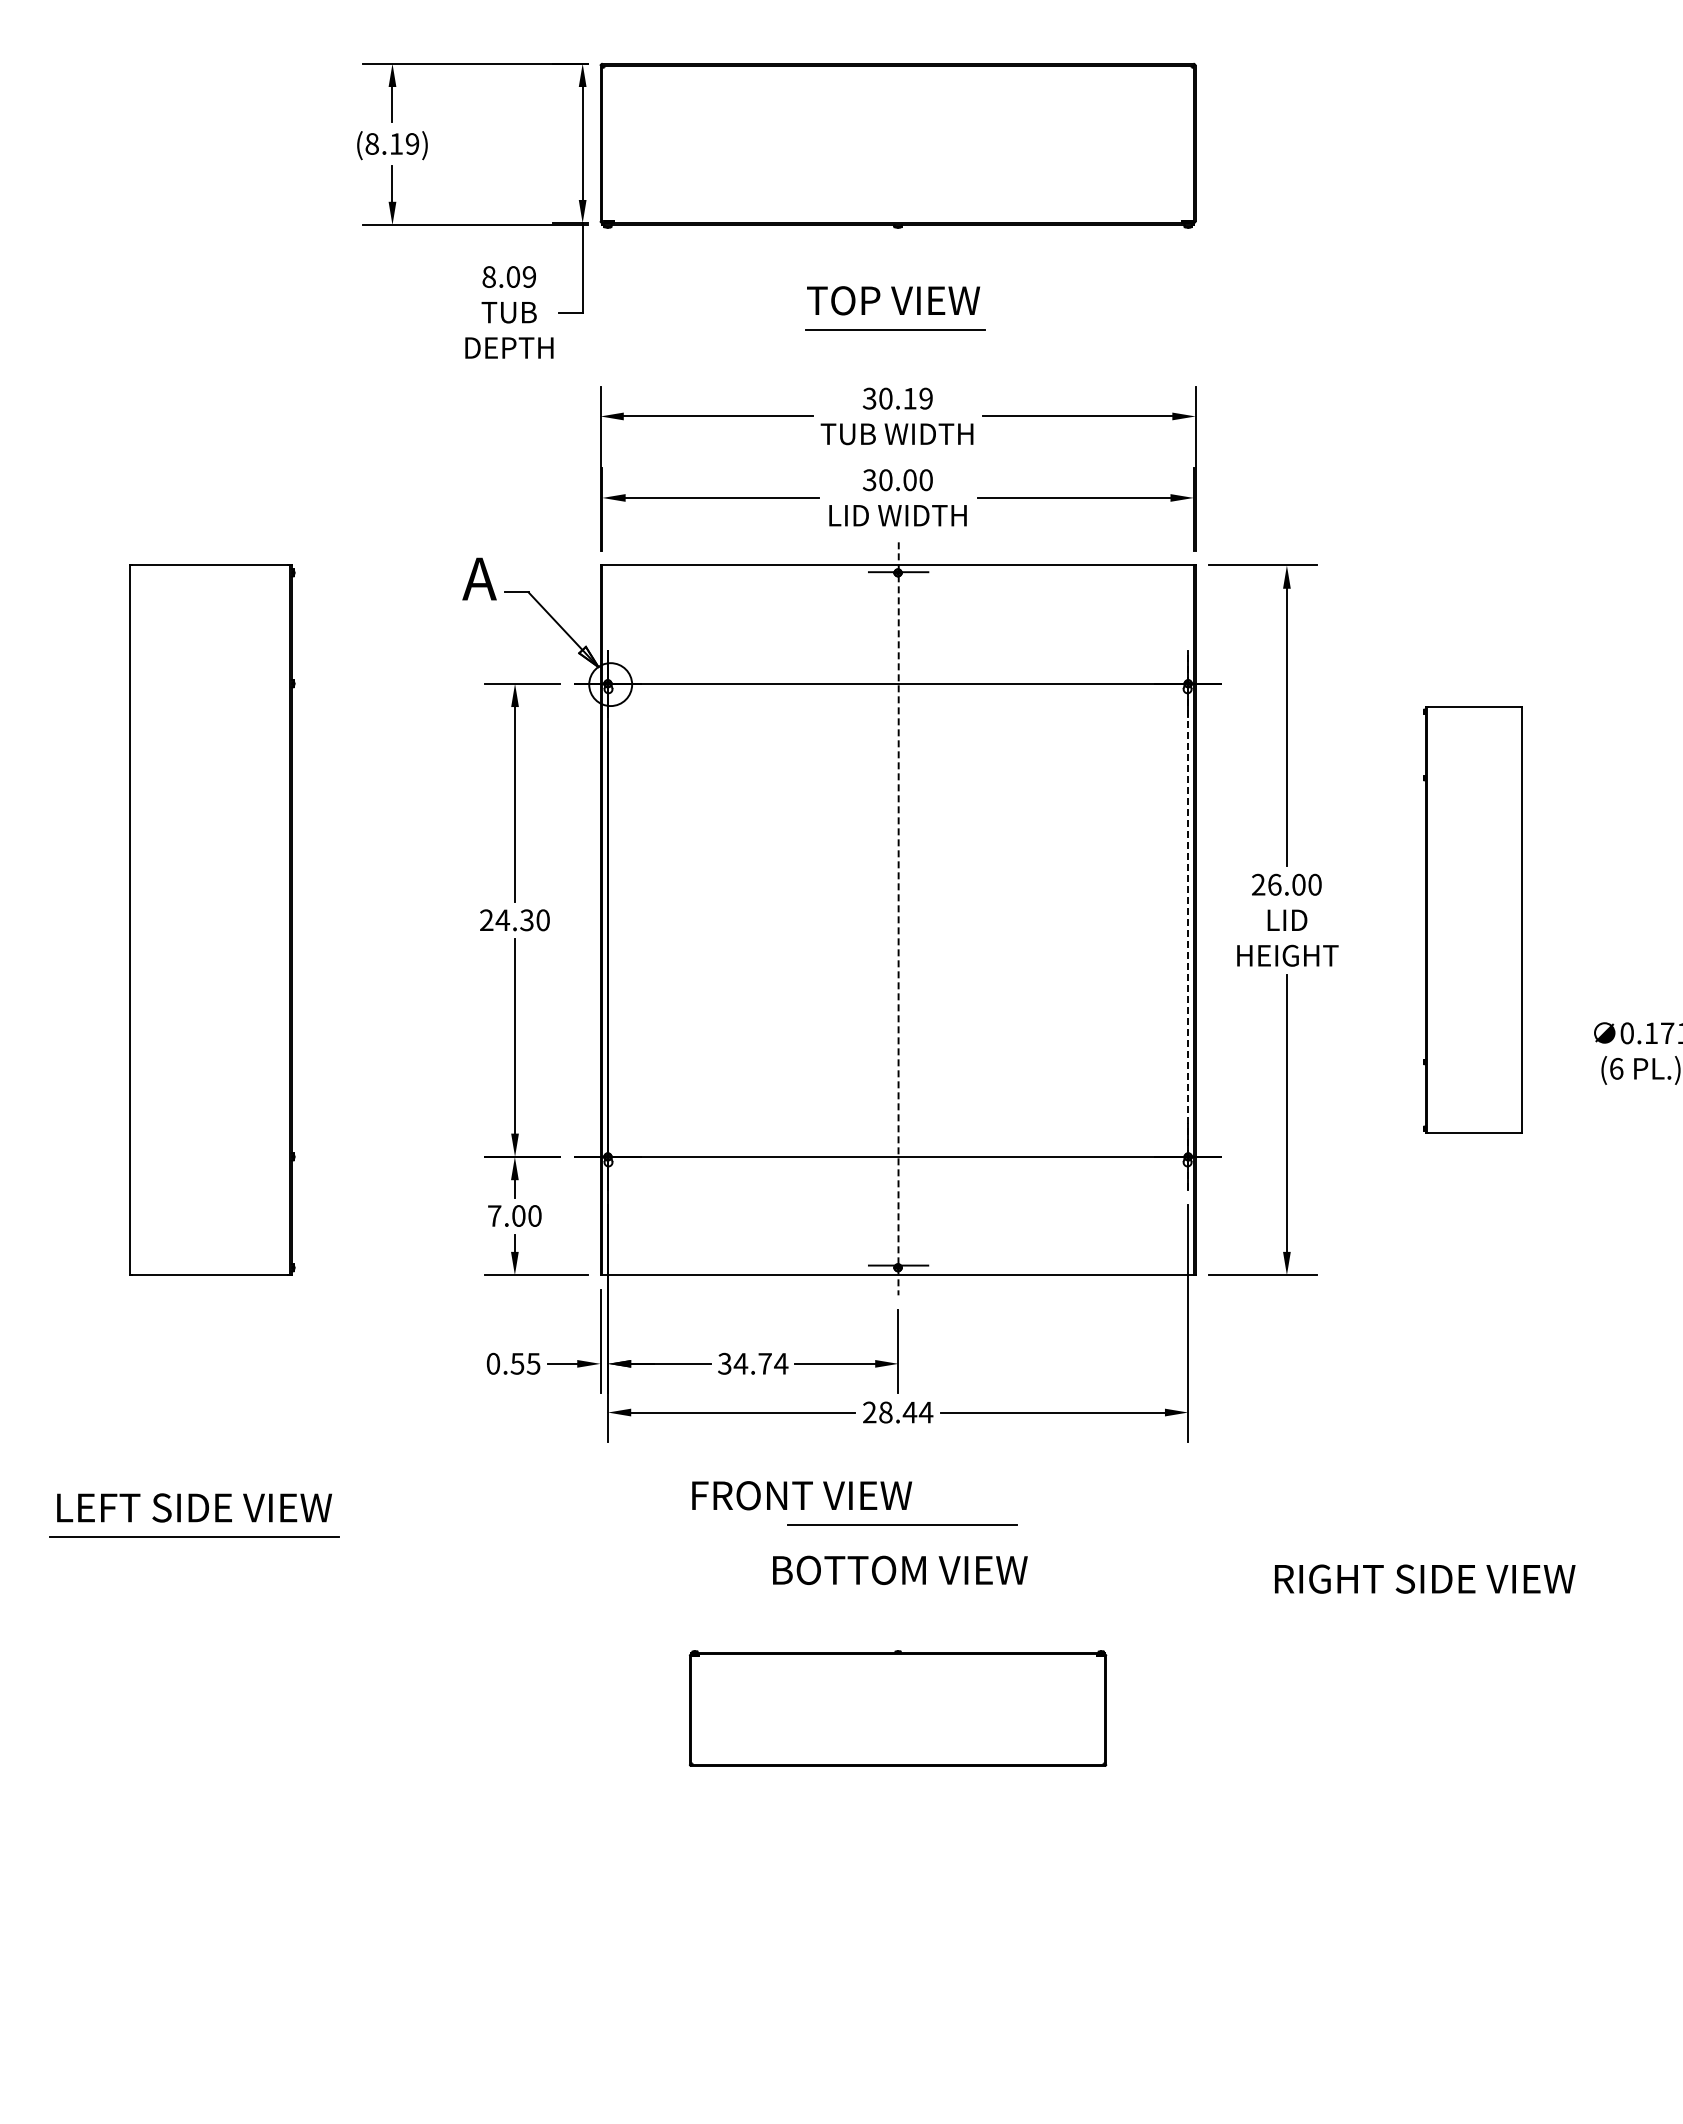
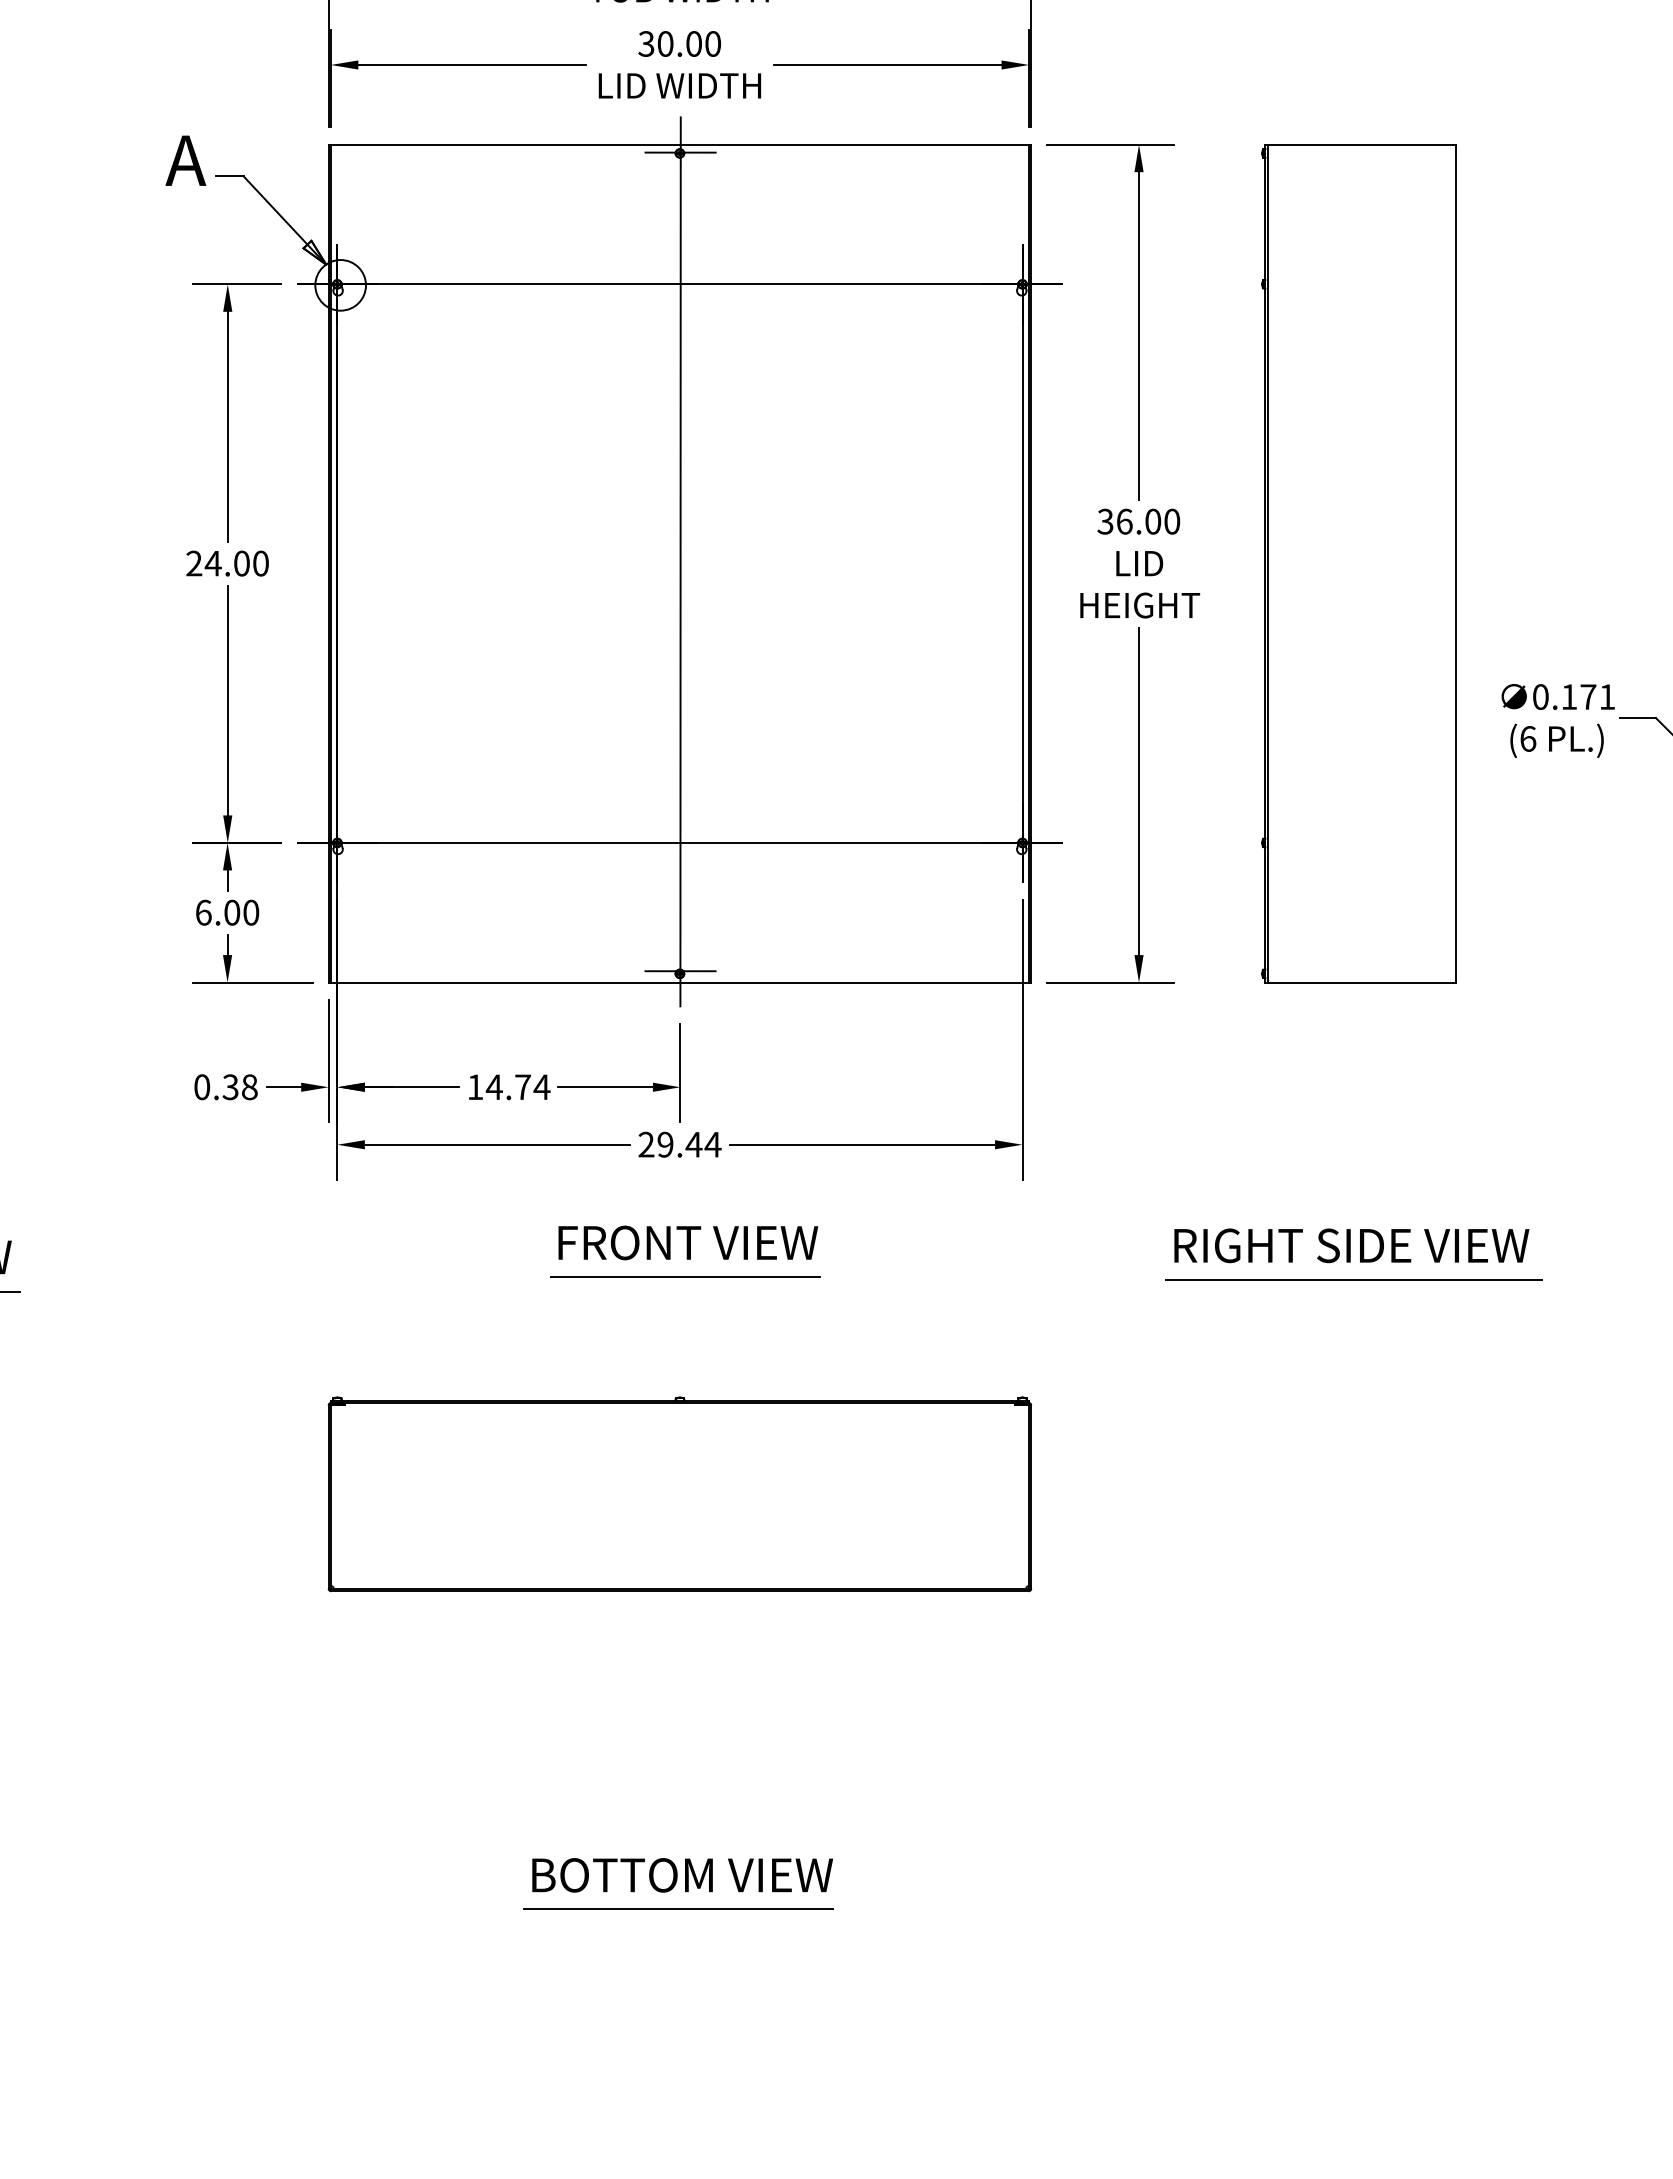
text: (1258, 884) -> (1105, 521), 26.00 -> 36.00
line: (898, 919) -> (680, 562), dashed -> solid
part: (1472, 919) -> (1358, 562), size x1.67
text: (526, 920) -> (241, 563), 24.30 -> 24.00
line: (1188, 920) -> (1022, 563), dashed -> solid
text: (494, 1215) -> (203, 912), 7.00 -> 6.00
text: (525, 1363) -> (240, 1086), 0.55 -> 0.38
text: (724, 1363) -> (475, 1086), 34.74 -> 14.74
text: (885, 1412) -> (665, 1144), 28.44 -> 29.44
text: (801, 1495) -> (687, 1242), moved
line: (1469, 1527) -> (1354, 1280), added
text: (900, 1569) -> (682, 1874), moved
text: (1425, 1578) -> (1352, 1245), moved
part: (897, 1708) -> (679, 1494), size x1.43
line: (896, 2060) -> (678, 1909), added

